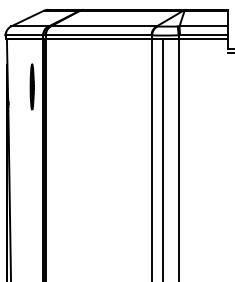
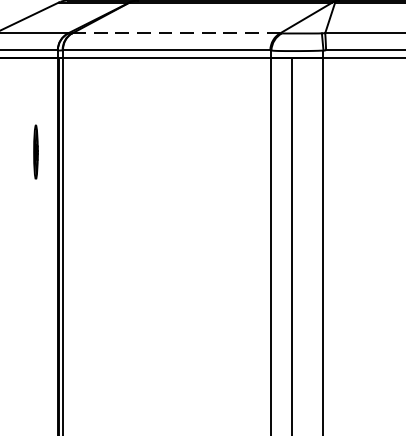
line: (103, 26) -> (176, 33), solid -> dashed
part: (31, 86) -> (34, 151), size x0.6

